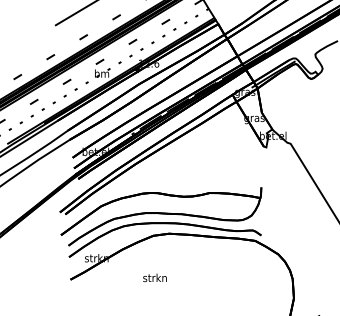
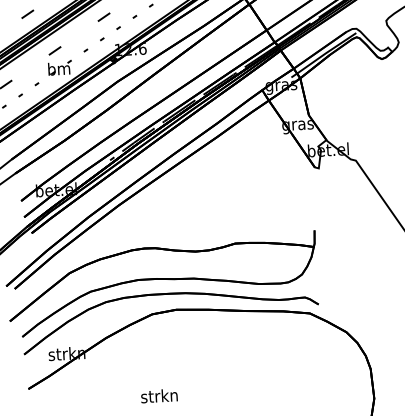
text: (154, 277) -> (158, 395), moved

